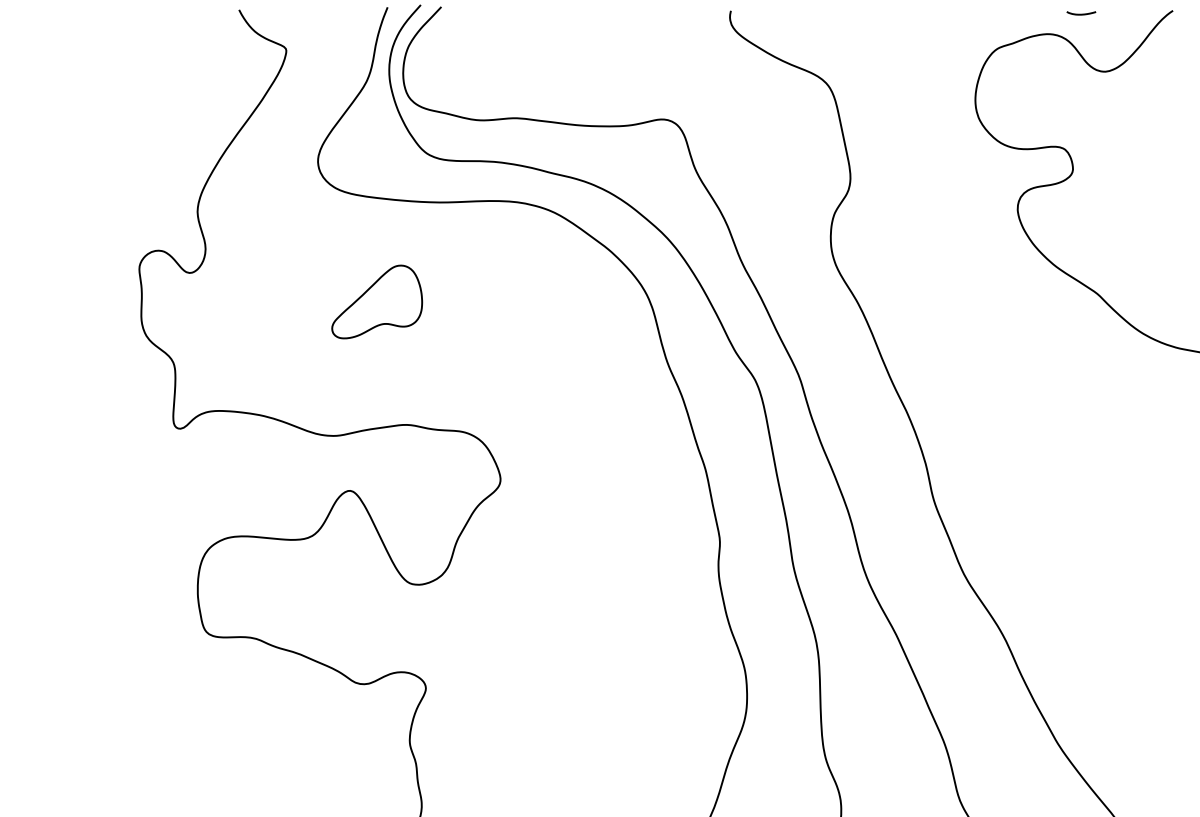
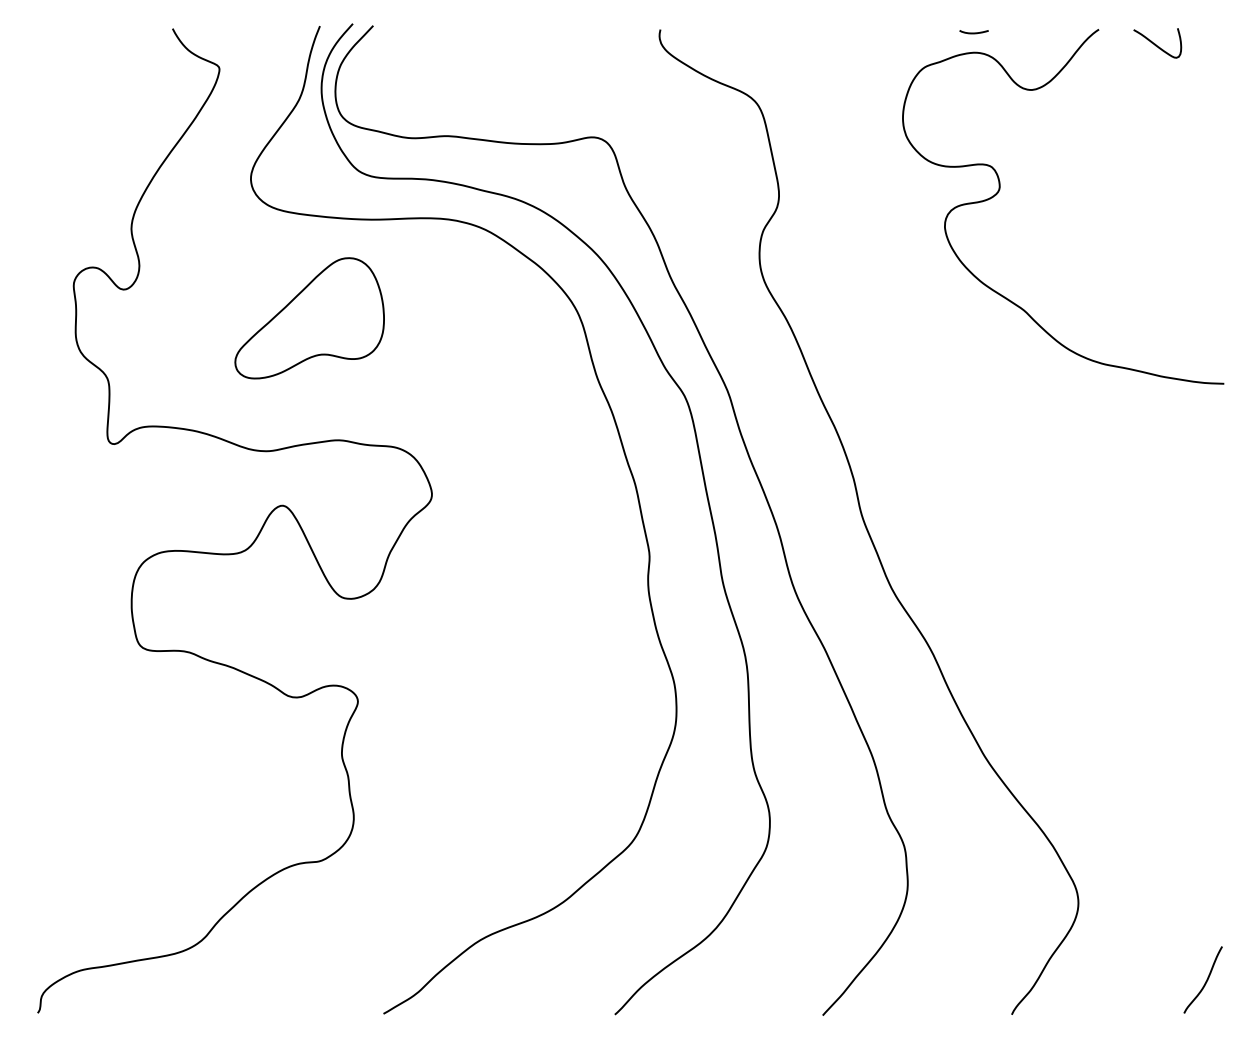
curve: (1080, 13) -> (973, 32), moved
part: (377, 302) -> (309, 318), size x1.67

